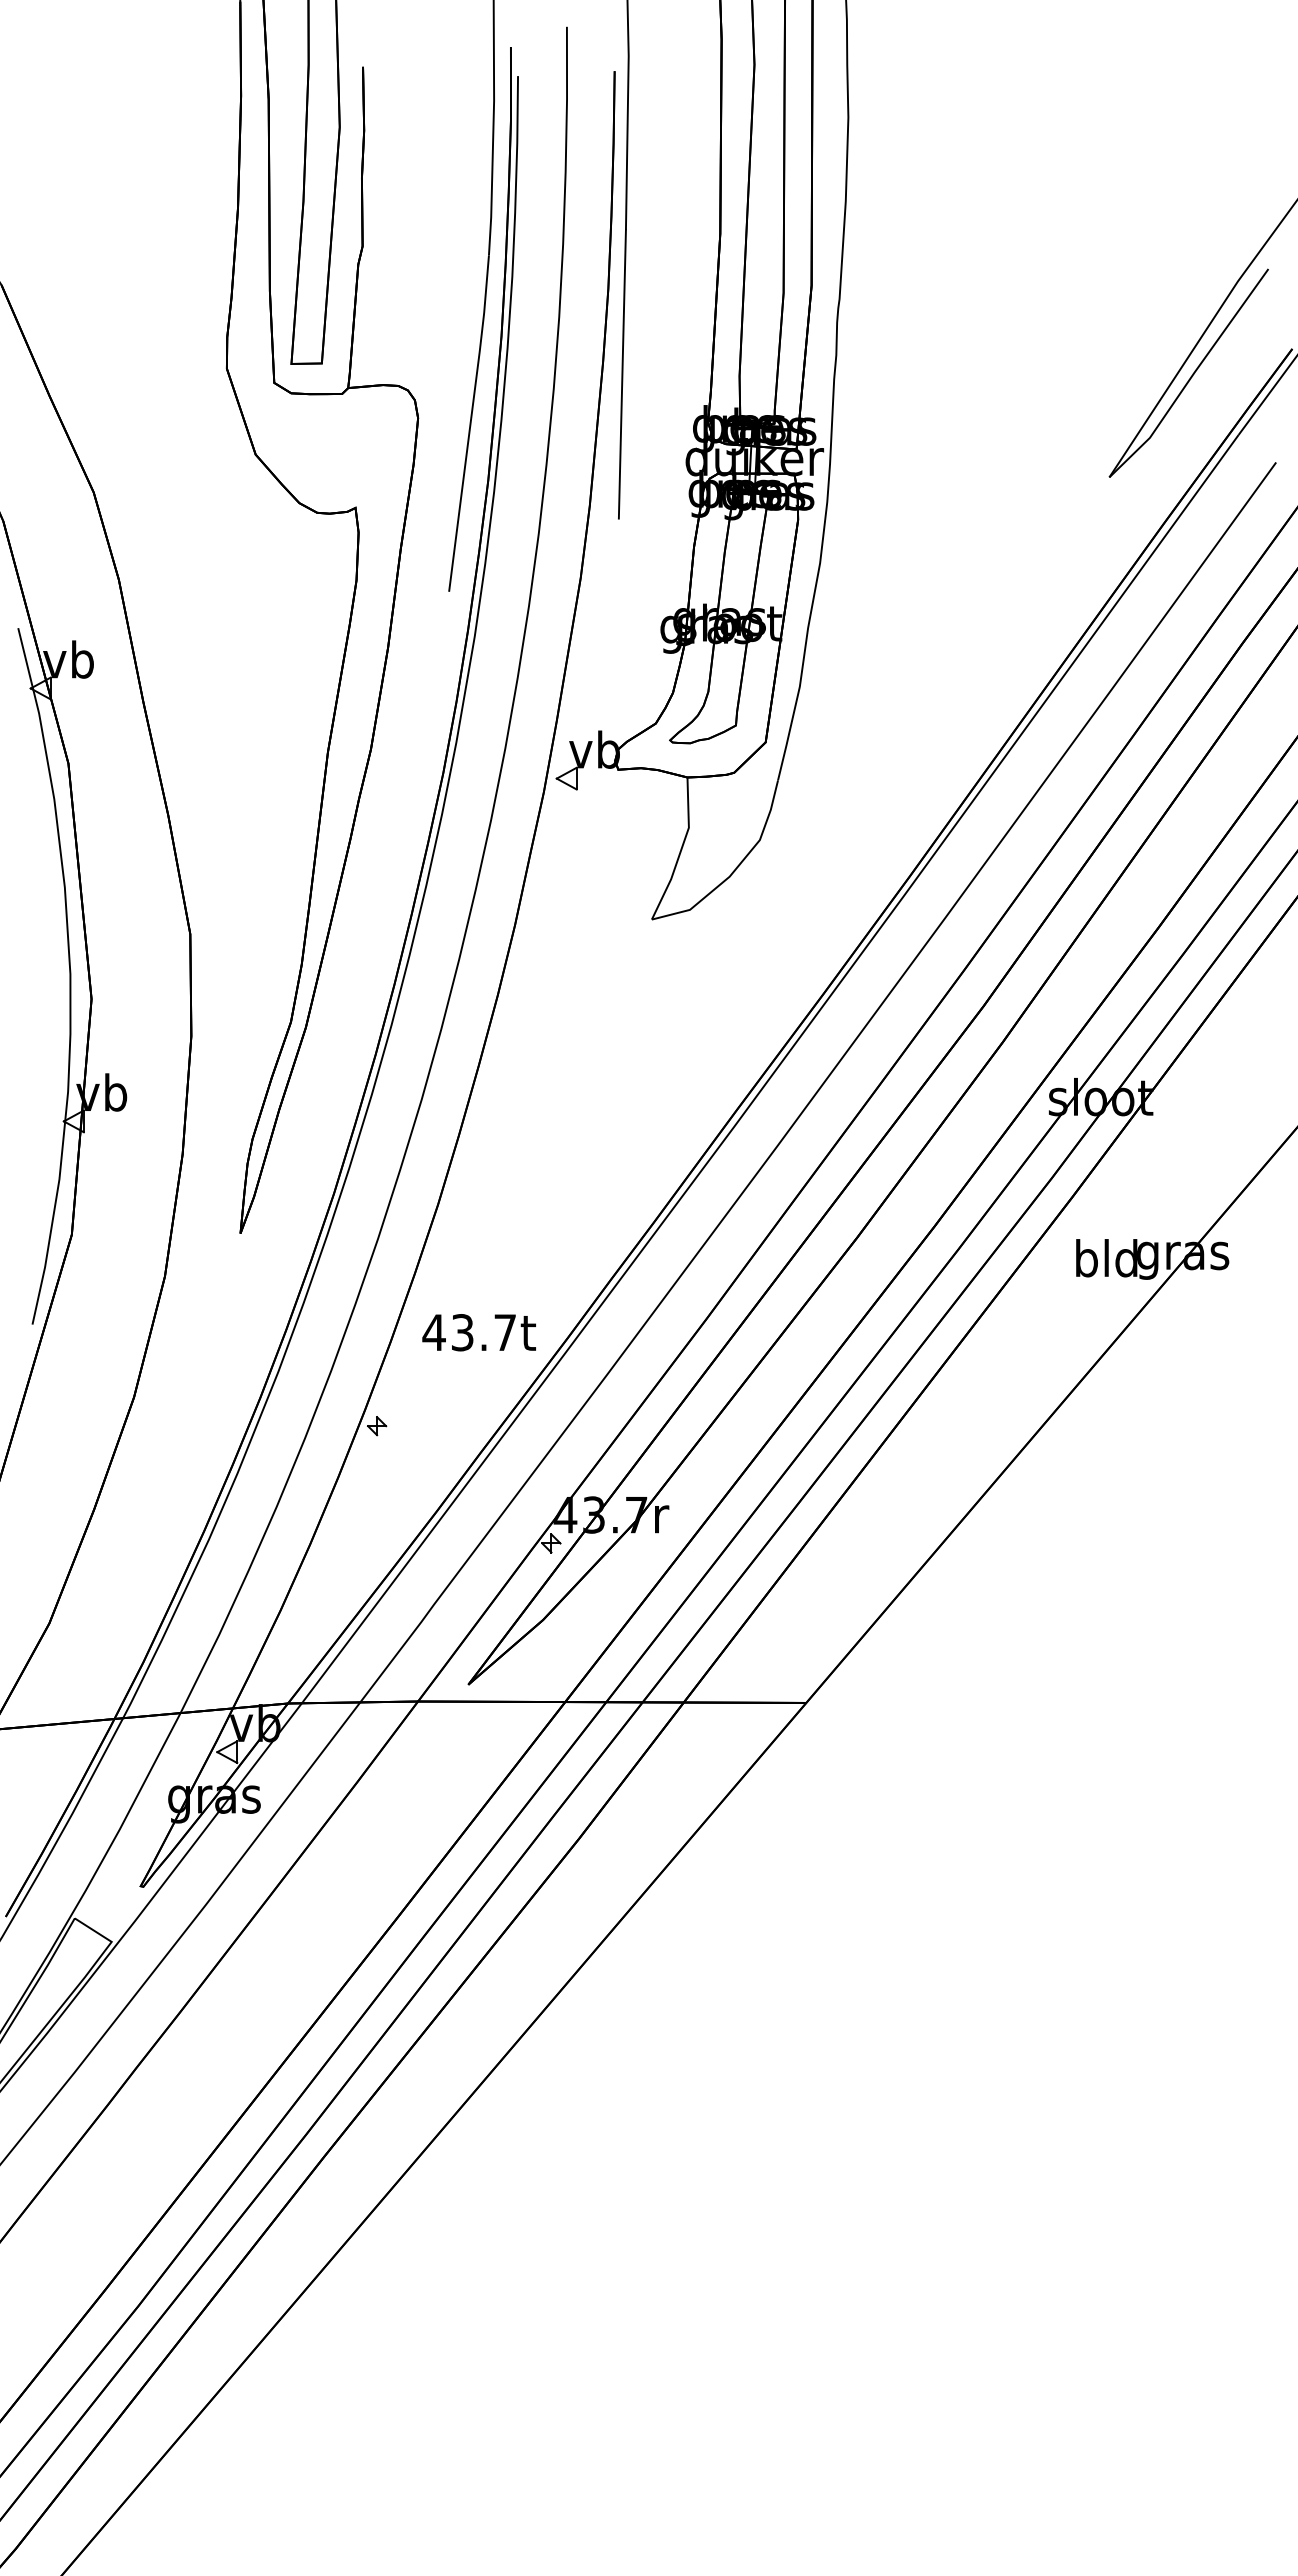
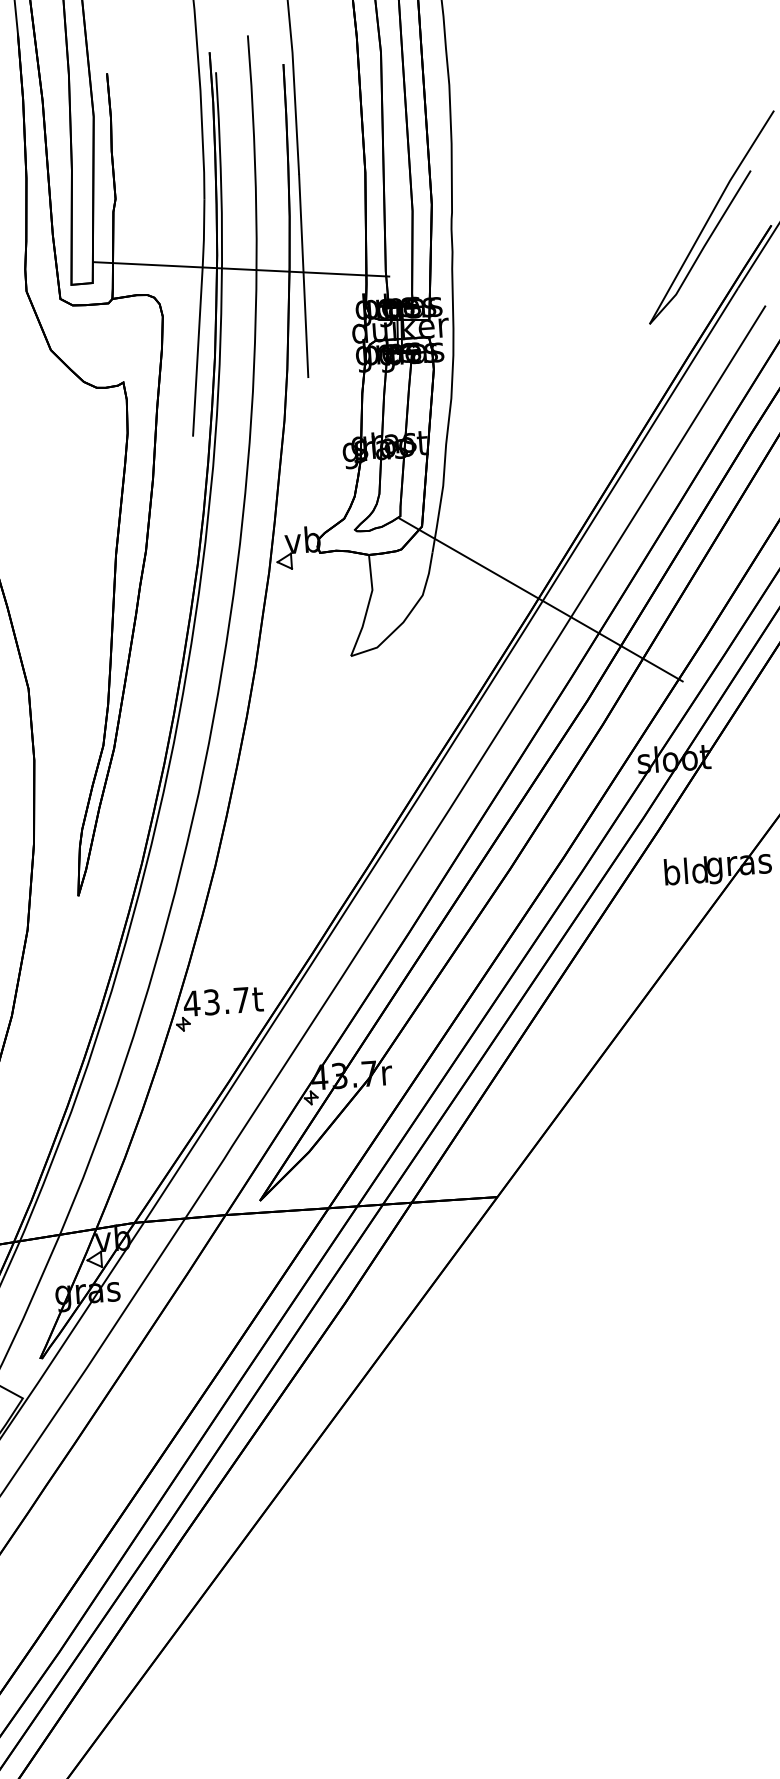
line: (534, 358) -> (241, 269), added
line: (927, 858) -> (540, 599), added
text: (478, 1332) -> (222, 1001), moved

